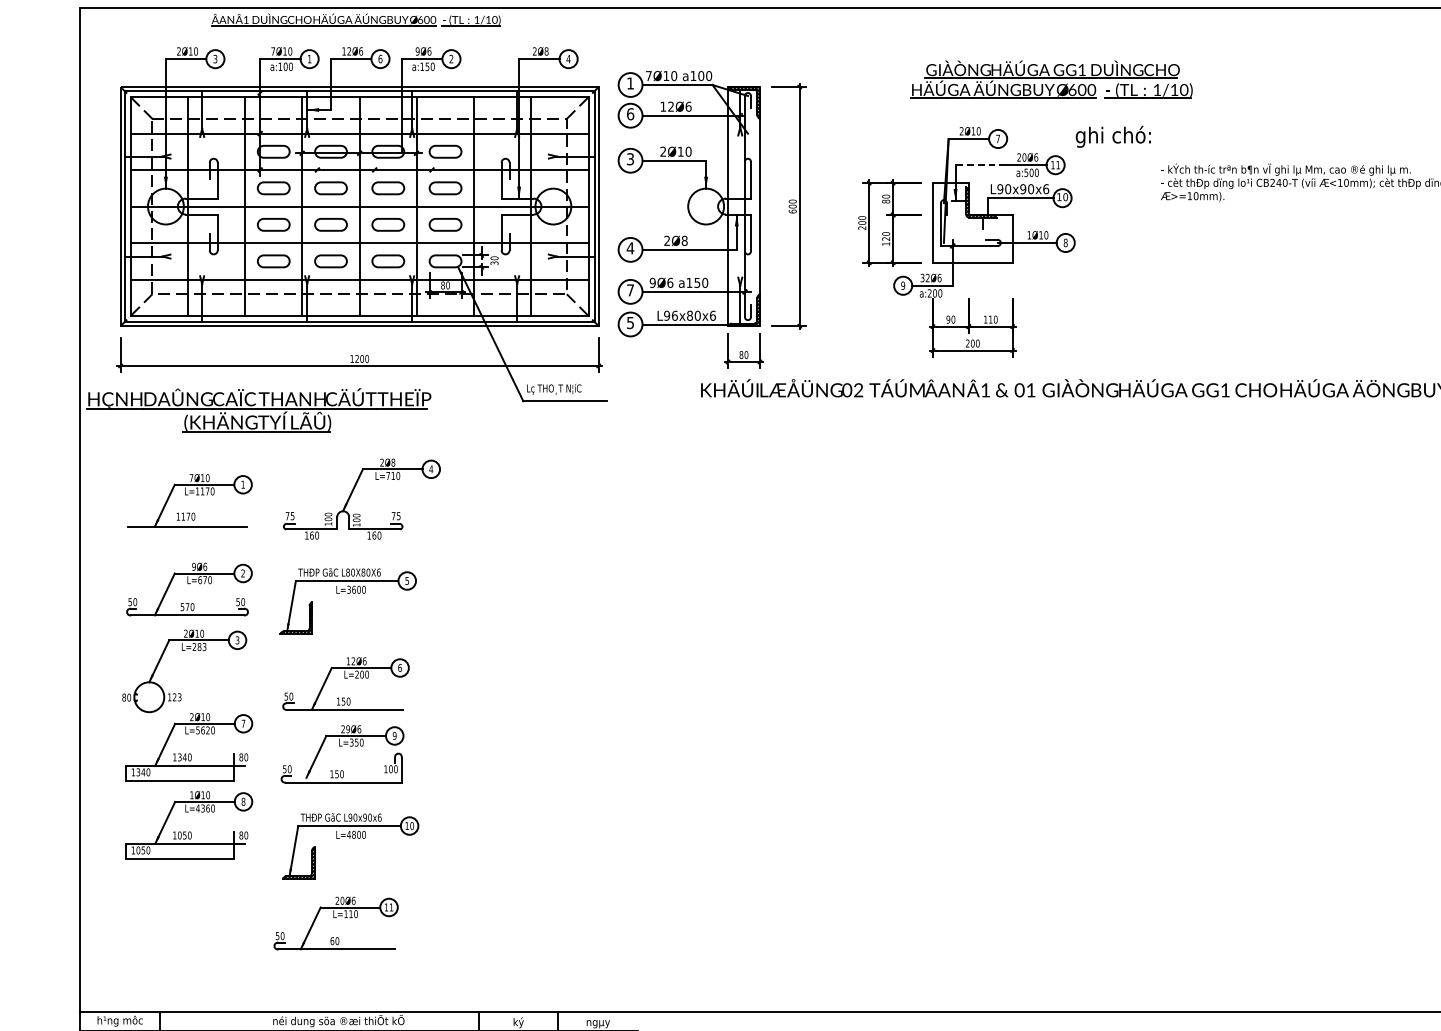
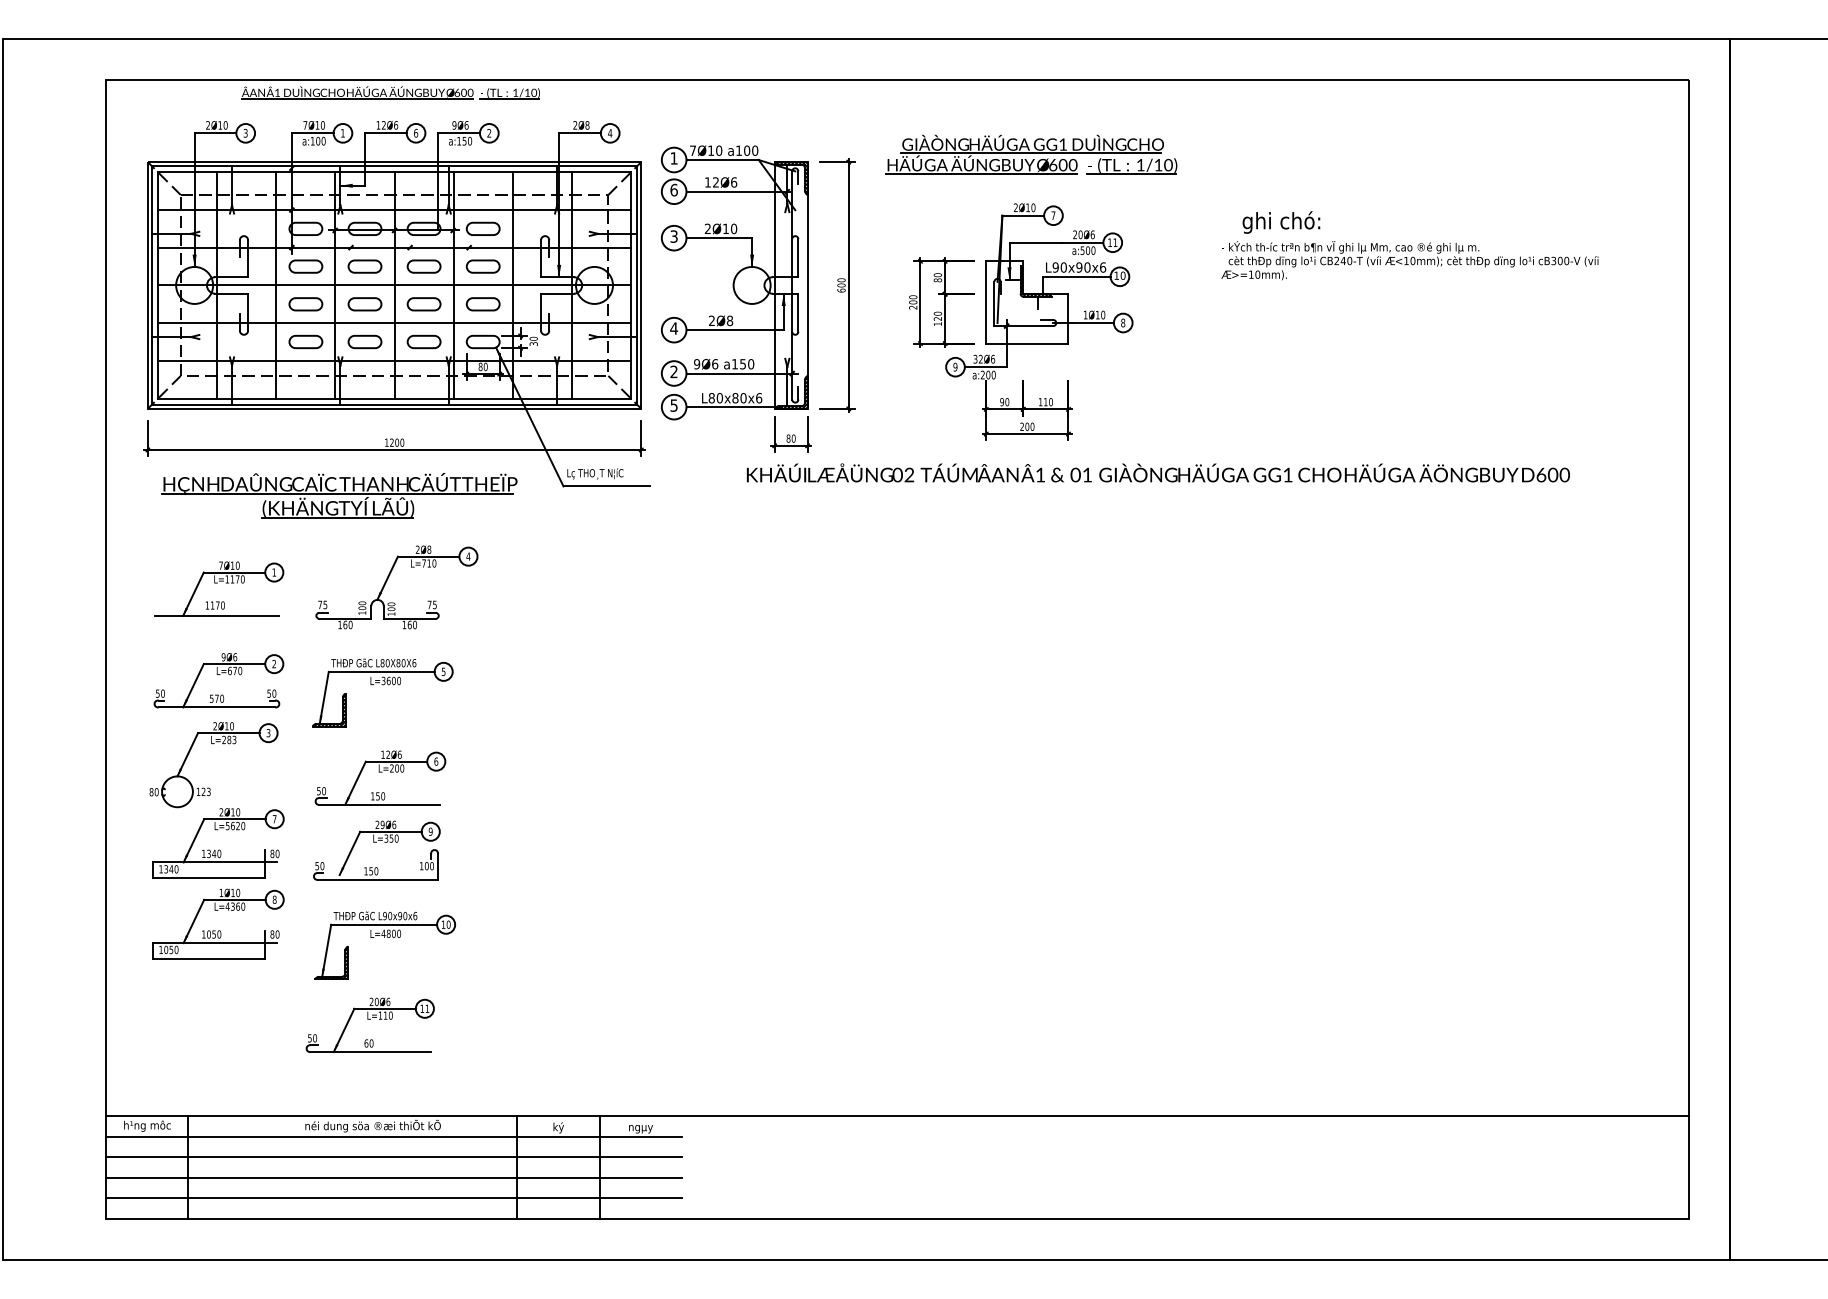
part: (1051, 79) -> (1031, 154), moved
text: (1113, 136) -> (1281, 222), moved
line: (980, 164) -> (1035, 242), dashed -> solid
text: (629, 289) -> (673, 371), 7 -> 2
text: (670, 316) -> (715, 398), L96x80x6 -> L80x80x6
part: (258, 410) -> (339, 495), moved

